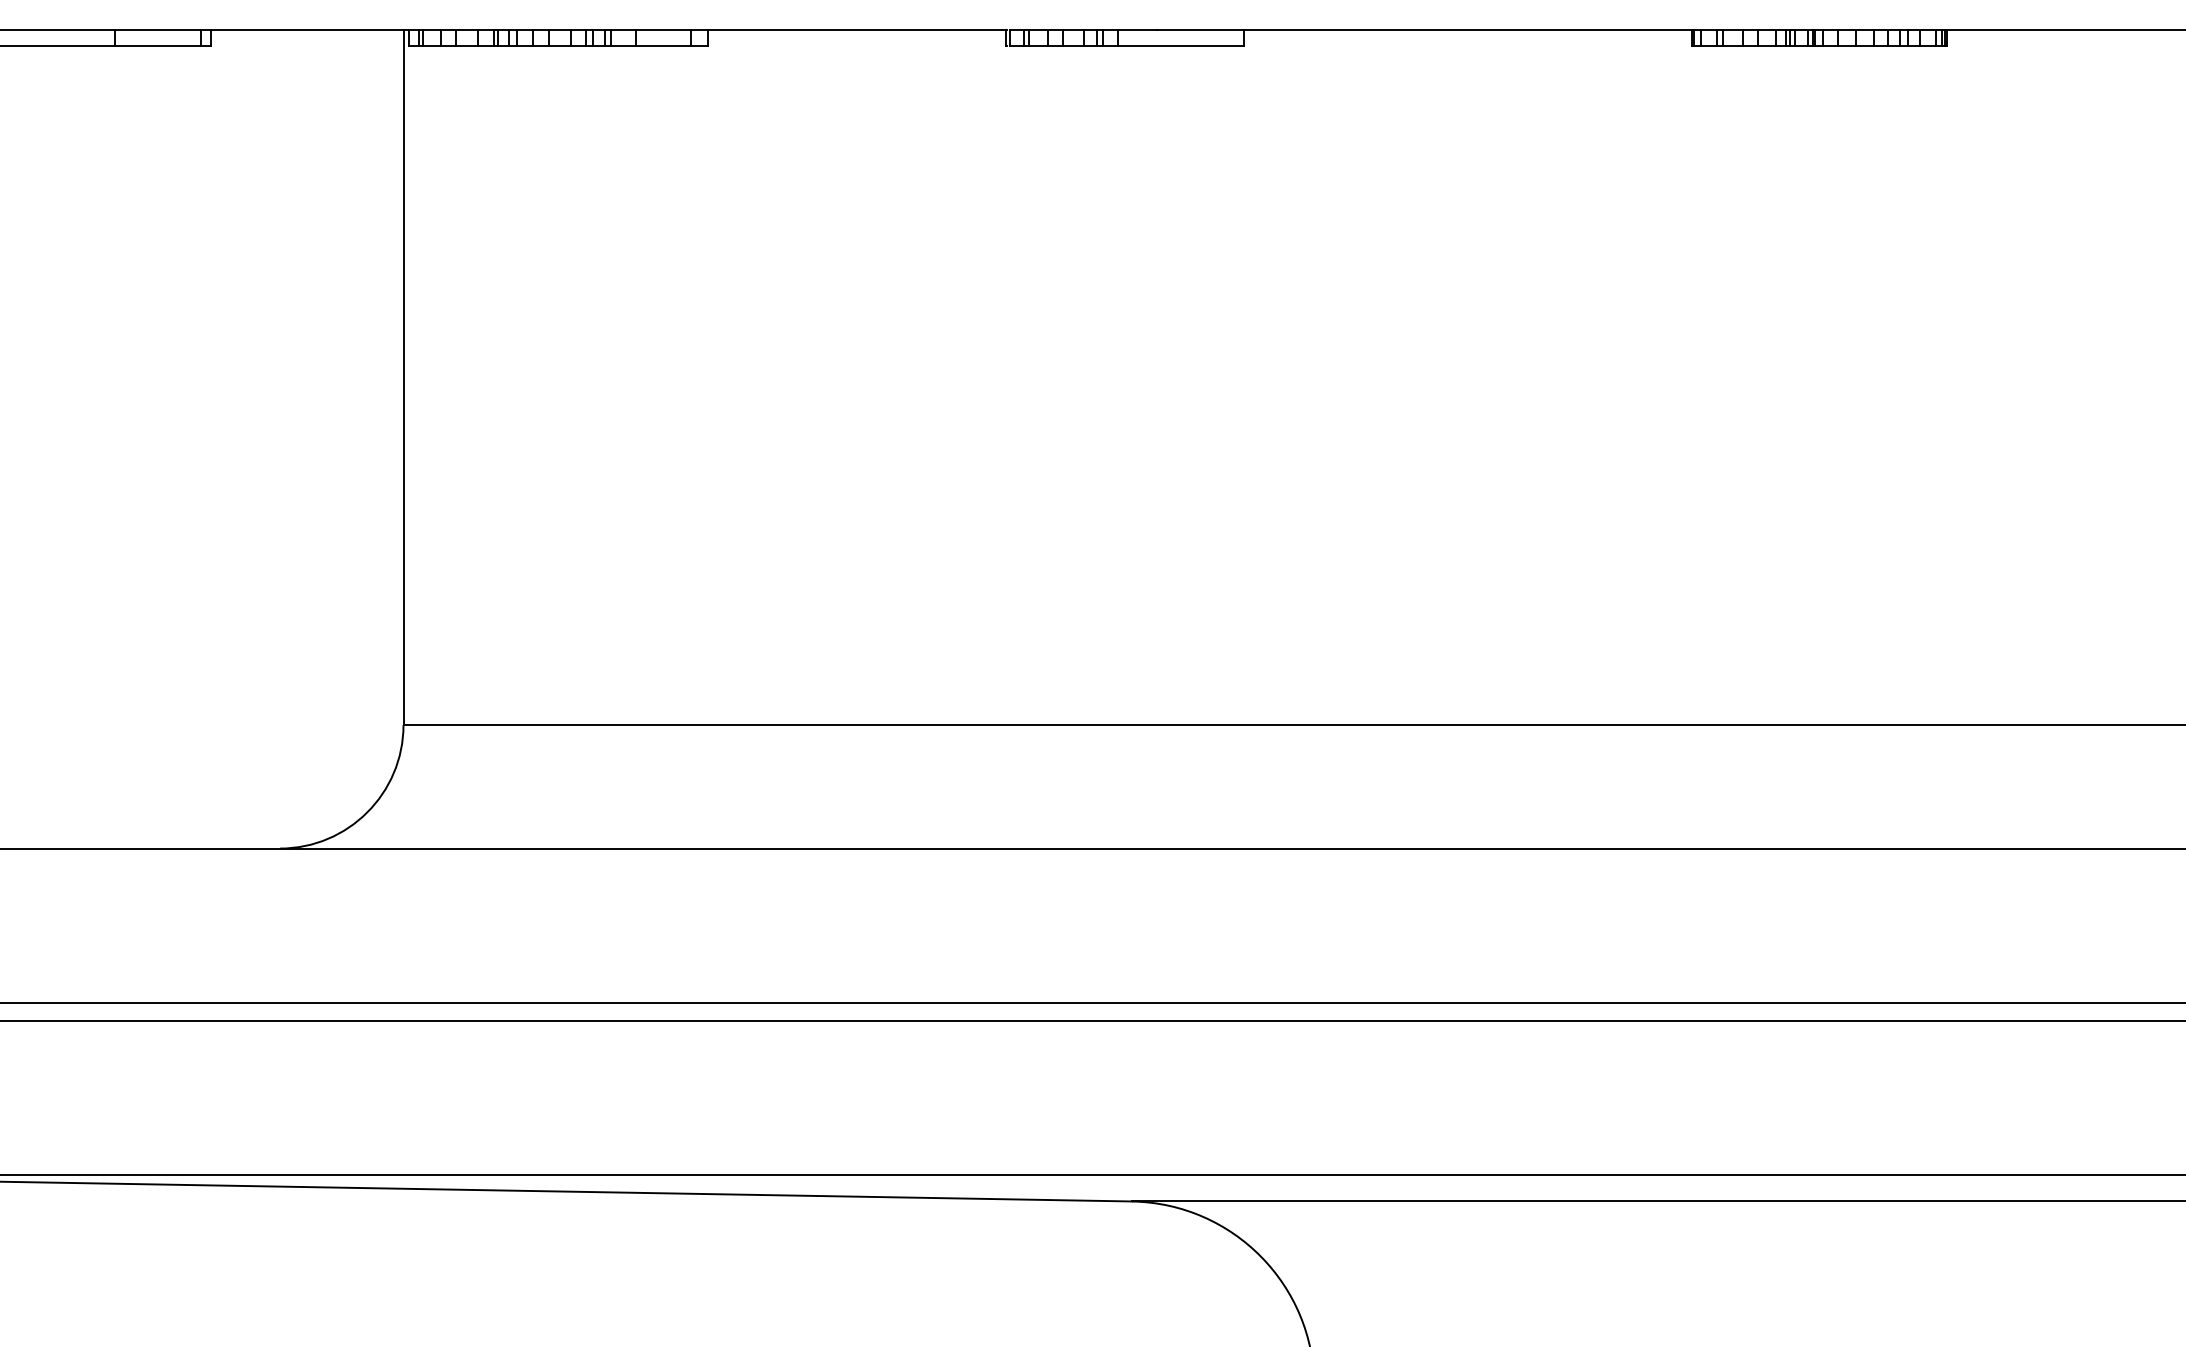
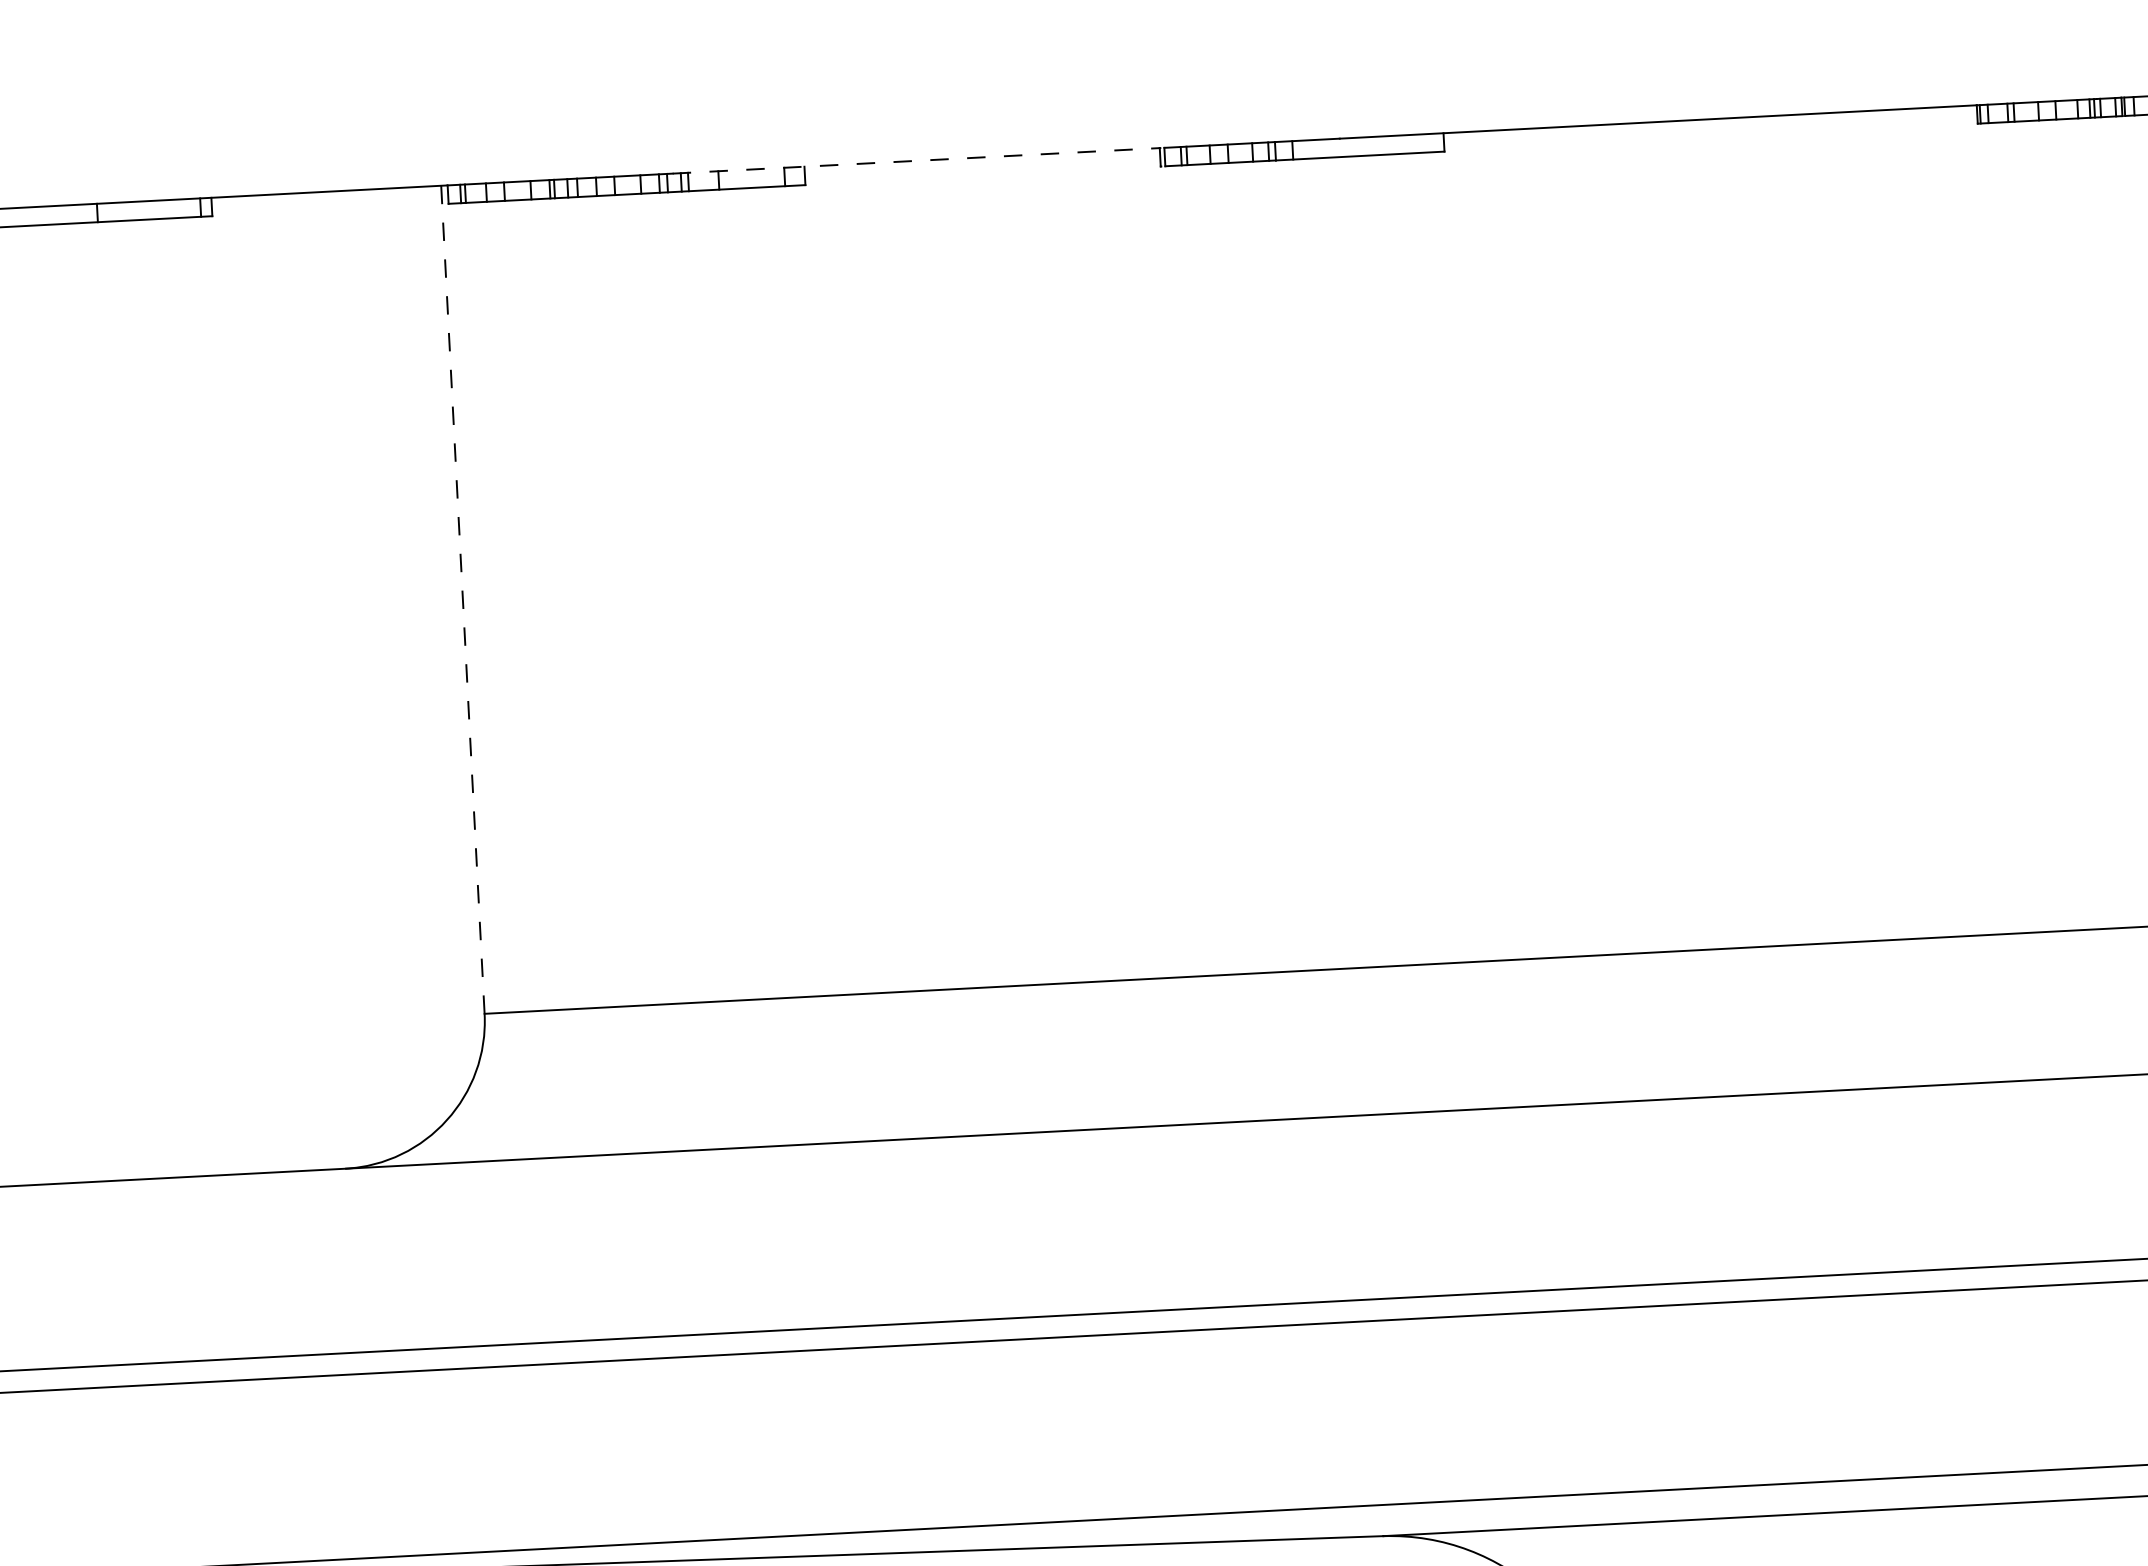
line: (802, 30) -> (916, 160), solid -> dashed
line: (403, 377) -> (462, 599), solid -> dashed

